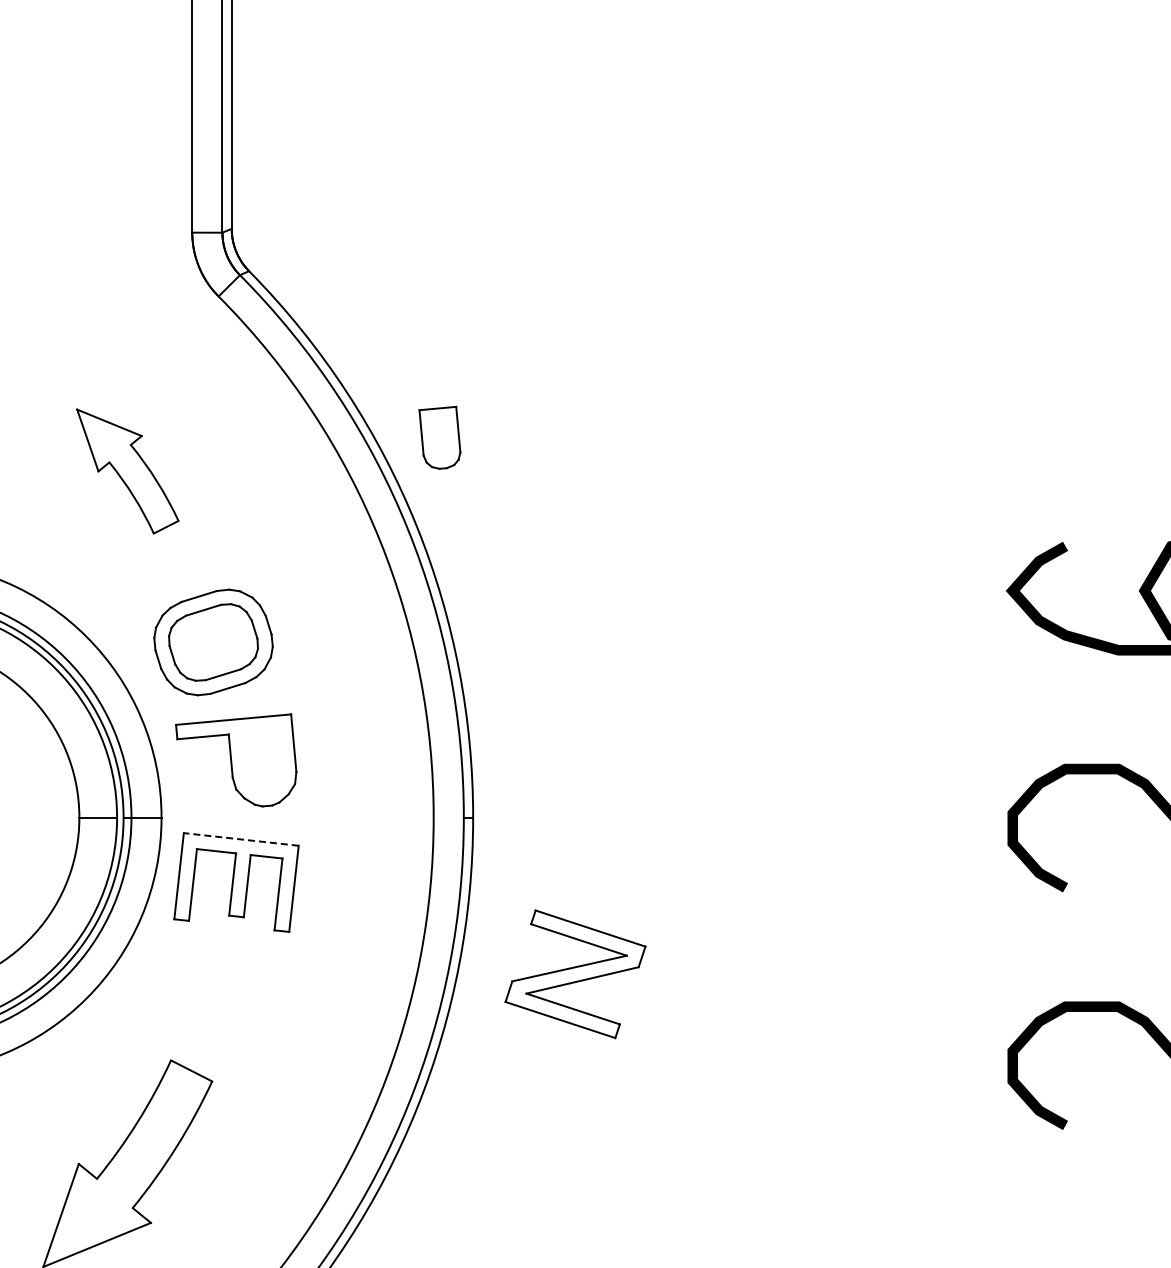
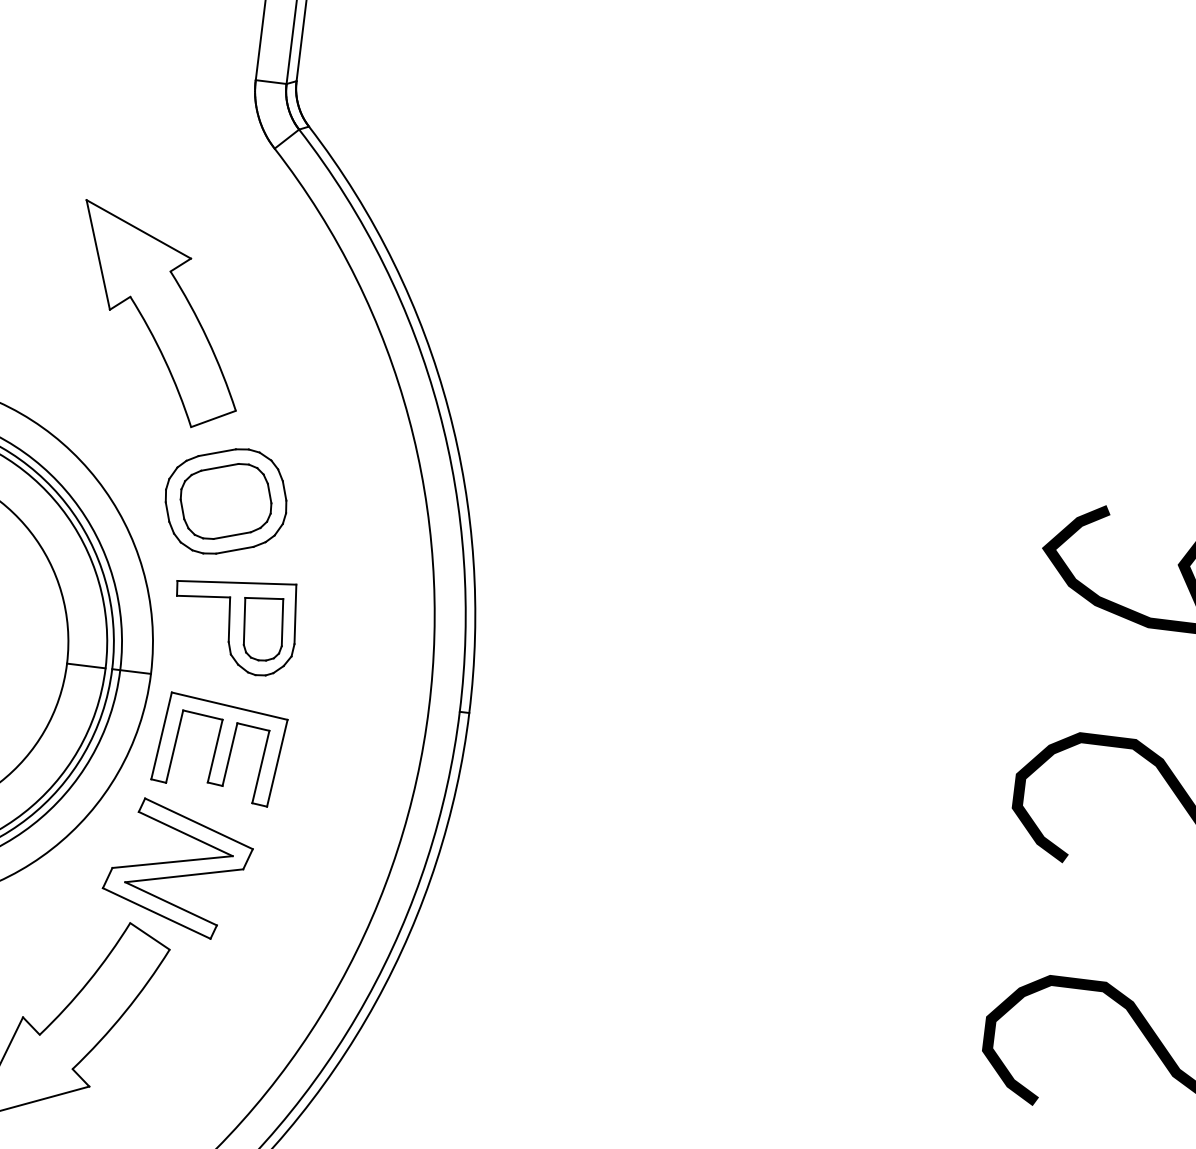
part: (439, 437) -> (262, 628), moved
part: (127, 471) -> (159, 316), size x1.67
line: (241, 839) -> (229, 706), dashed -> solid
part: (575, 974) -> (177, 868), moved

